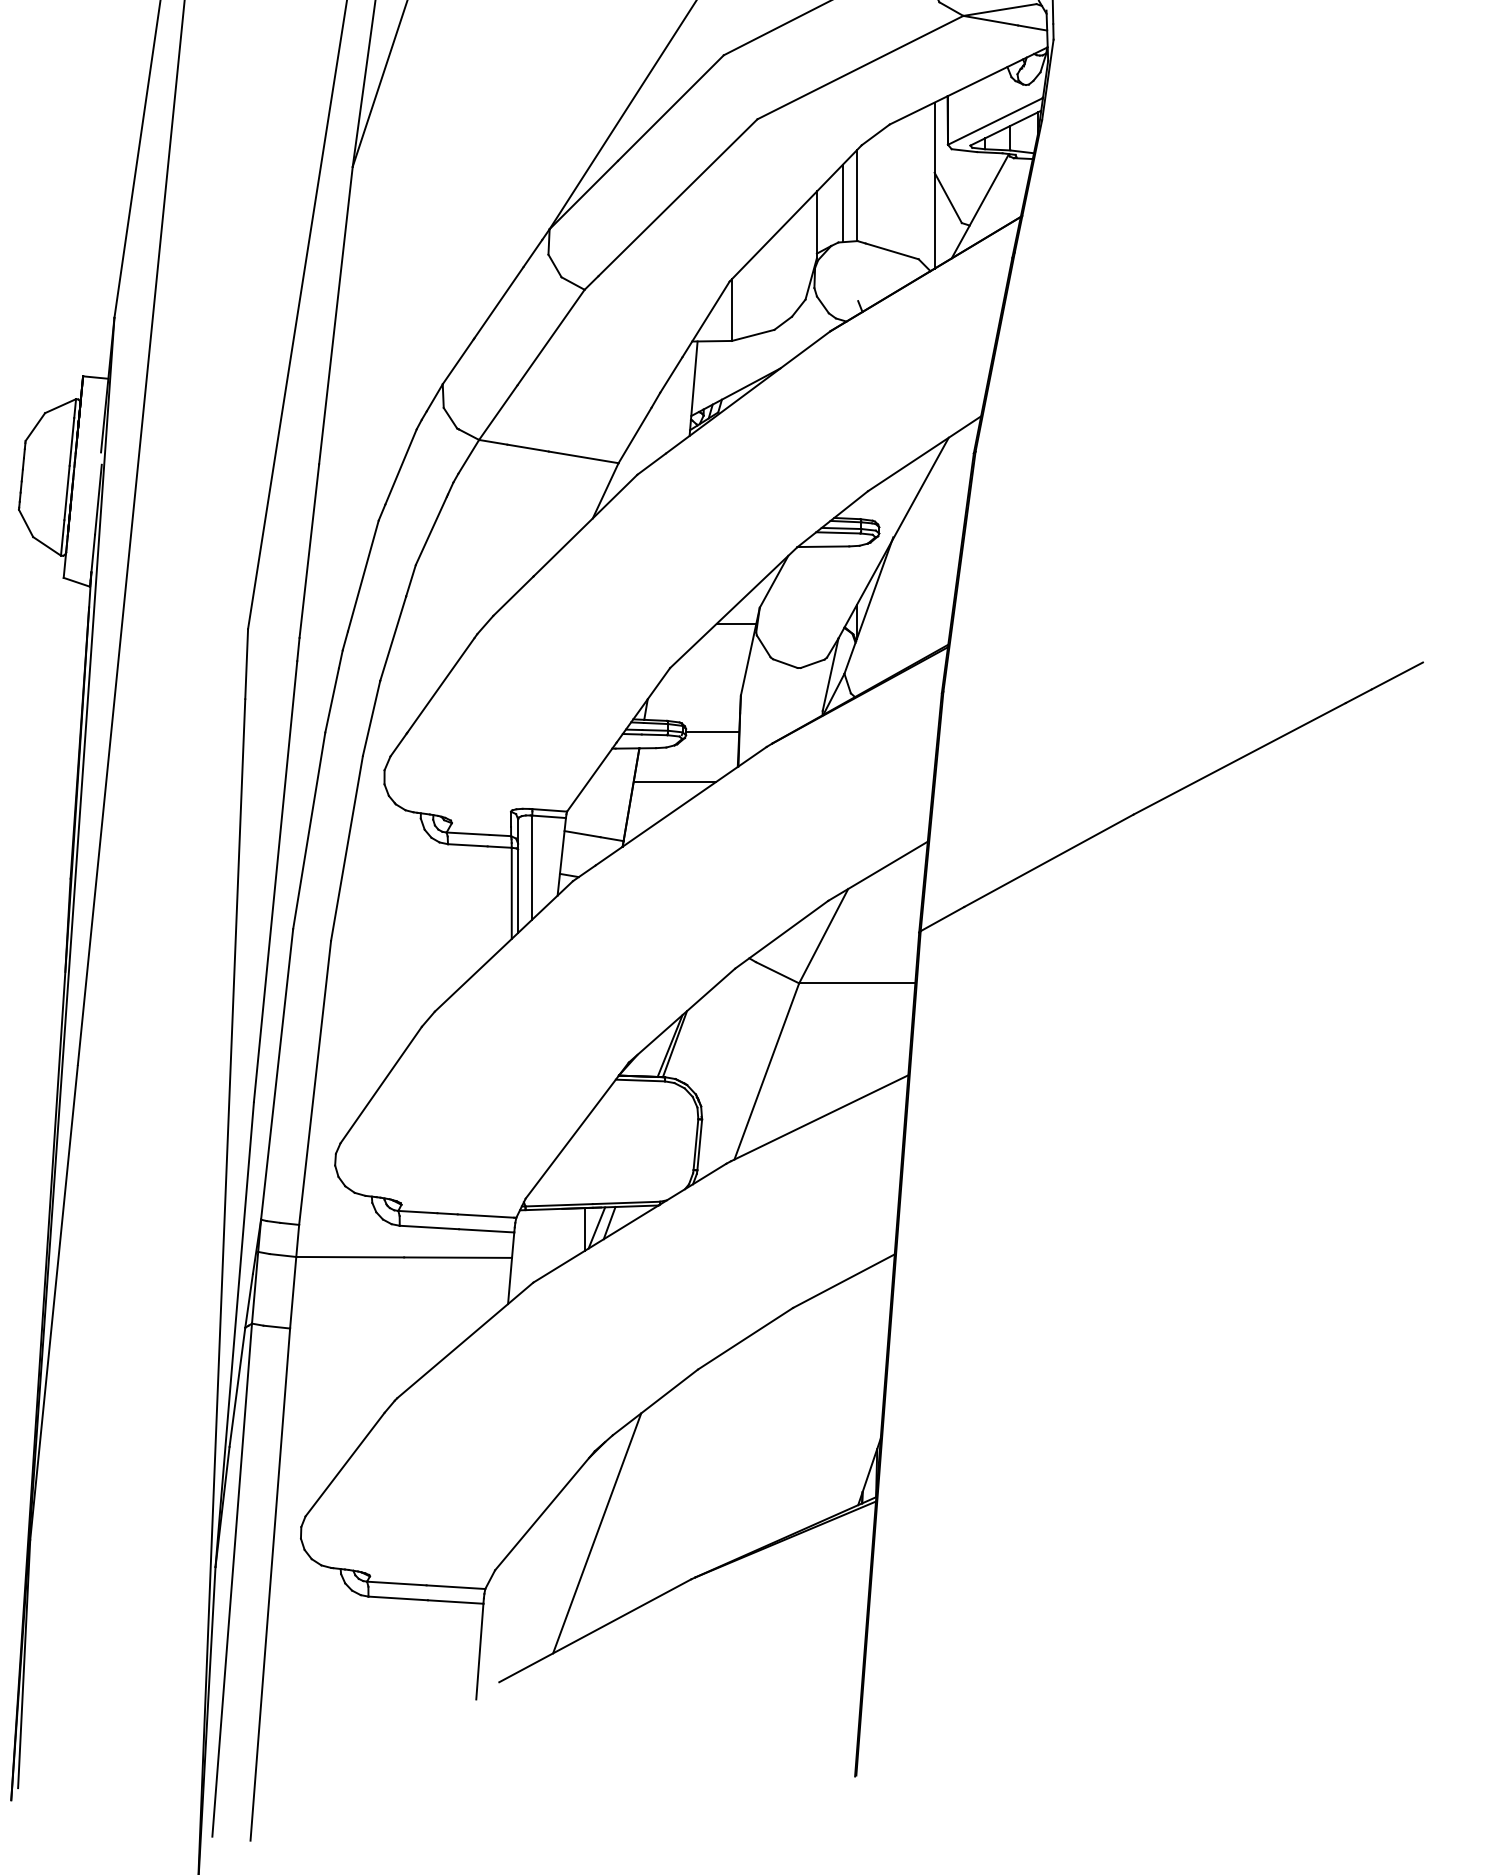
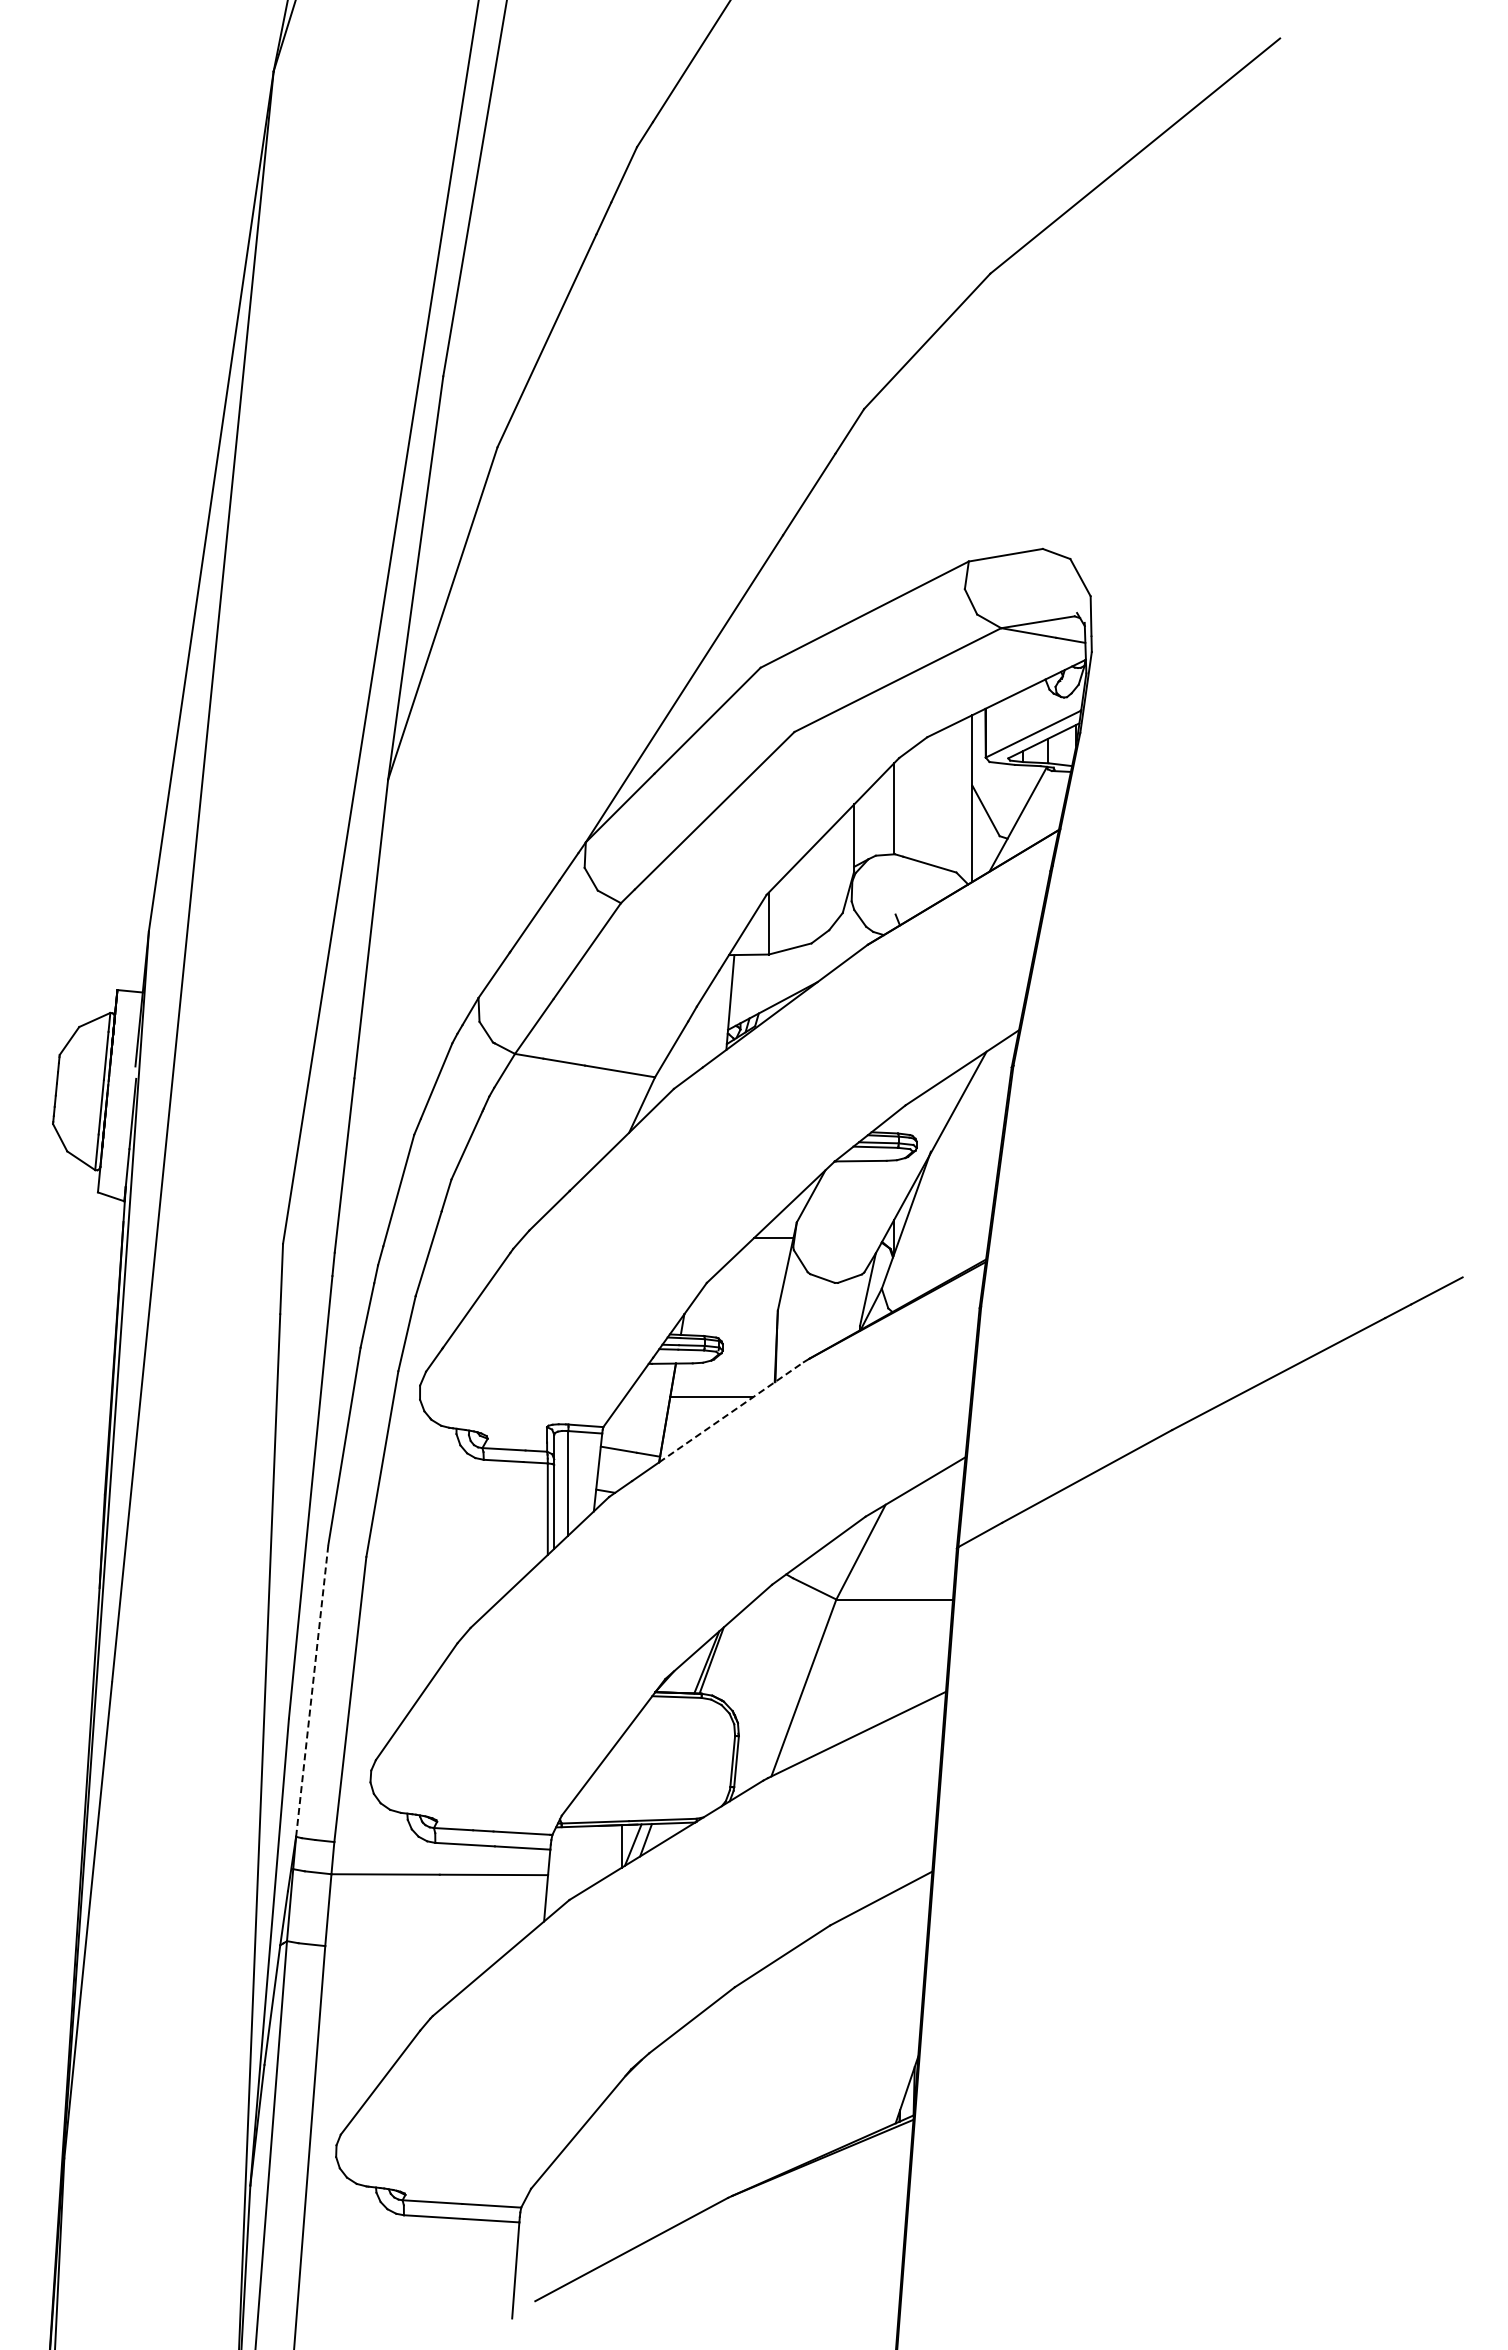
line: (843, 203) -> (880, 816), removed
line: (712, 731) -> (749, 1346), removed
line: (694, 797) -> (731, 1412), solid -> dashed
line: (277, 1073) -> (312, 1690), solid -> dashed
line: (597, 1533) -> (633, 2151), removed

